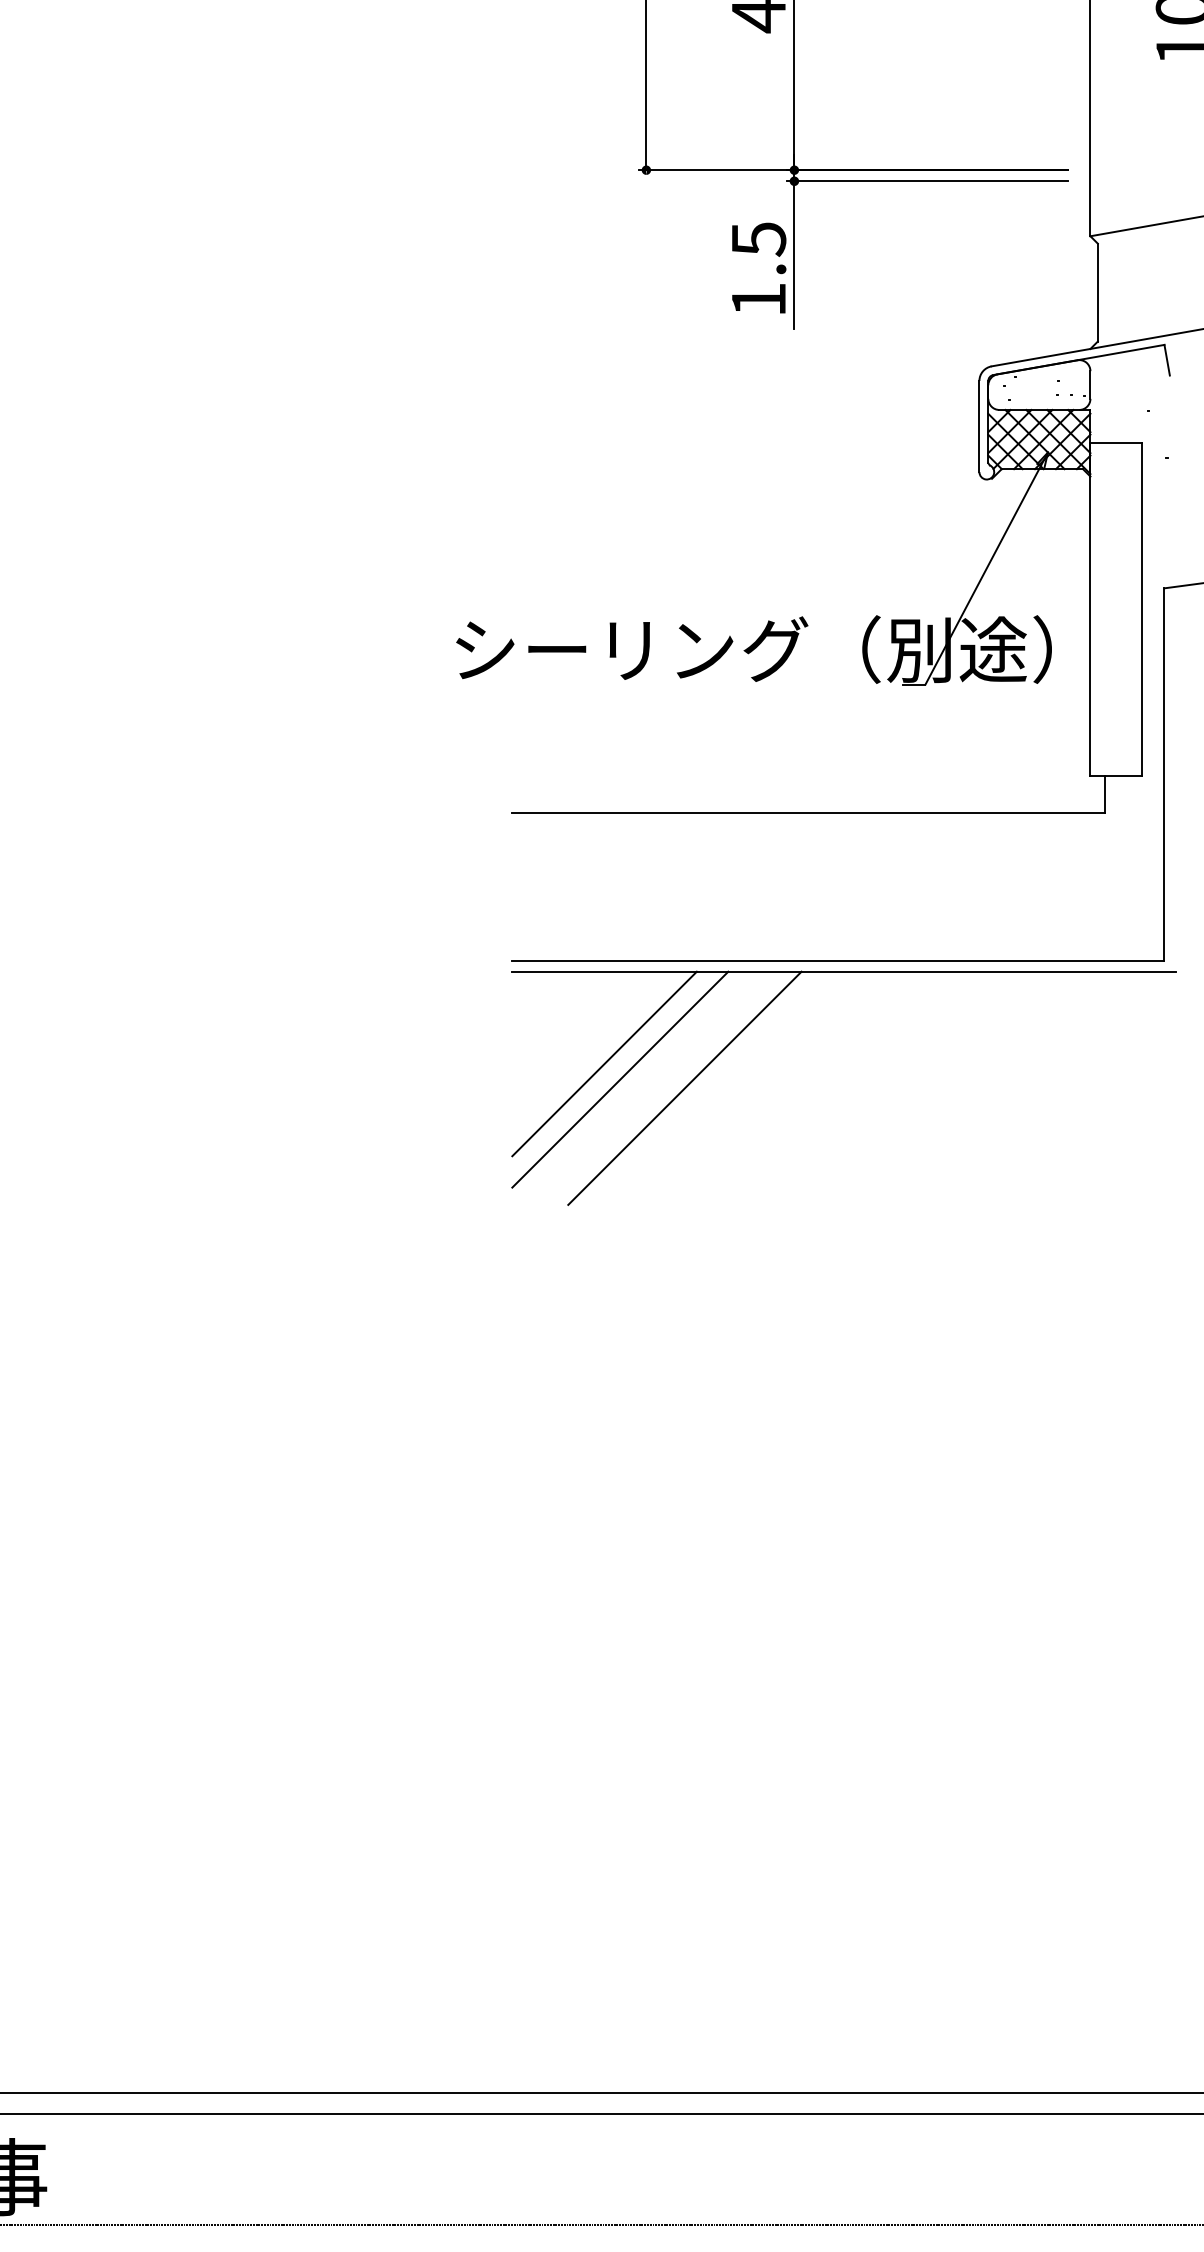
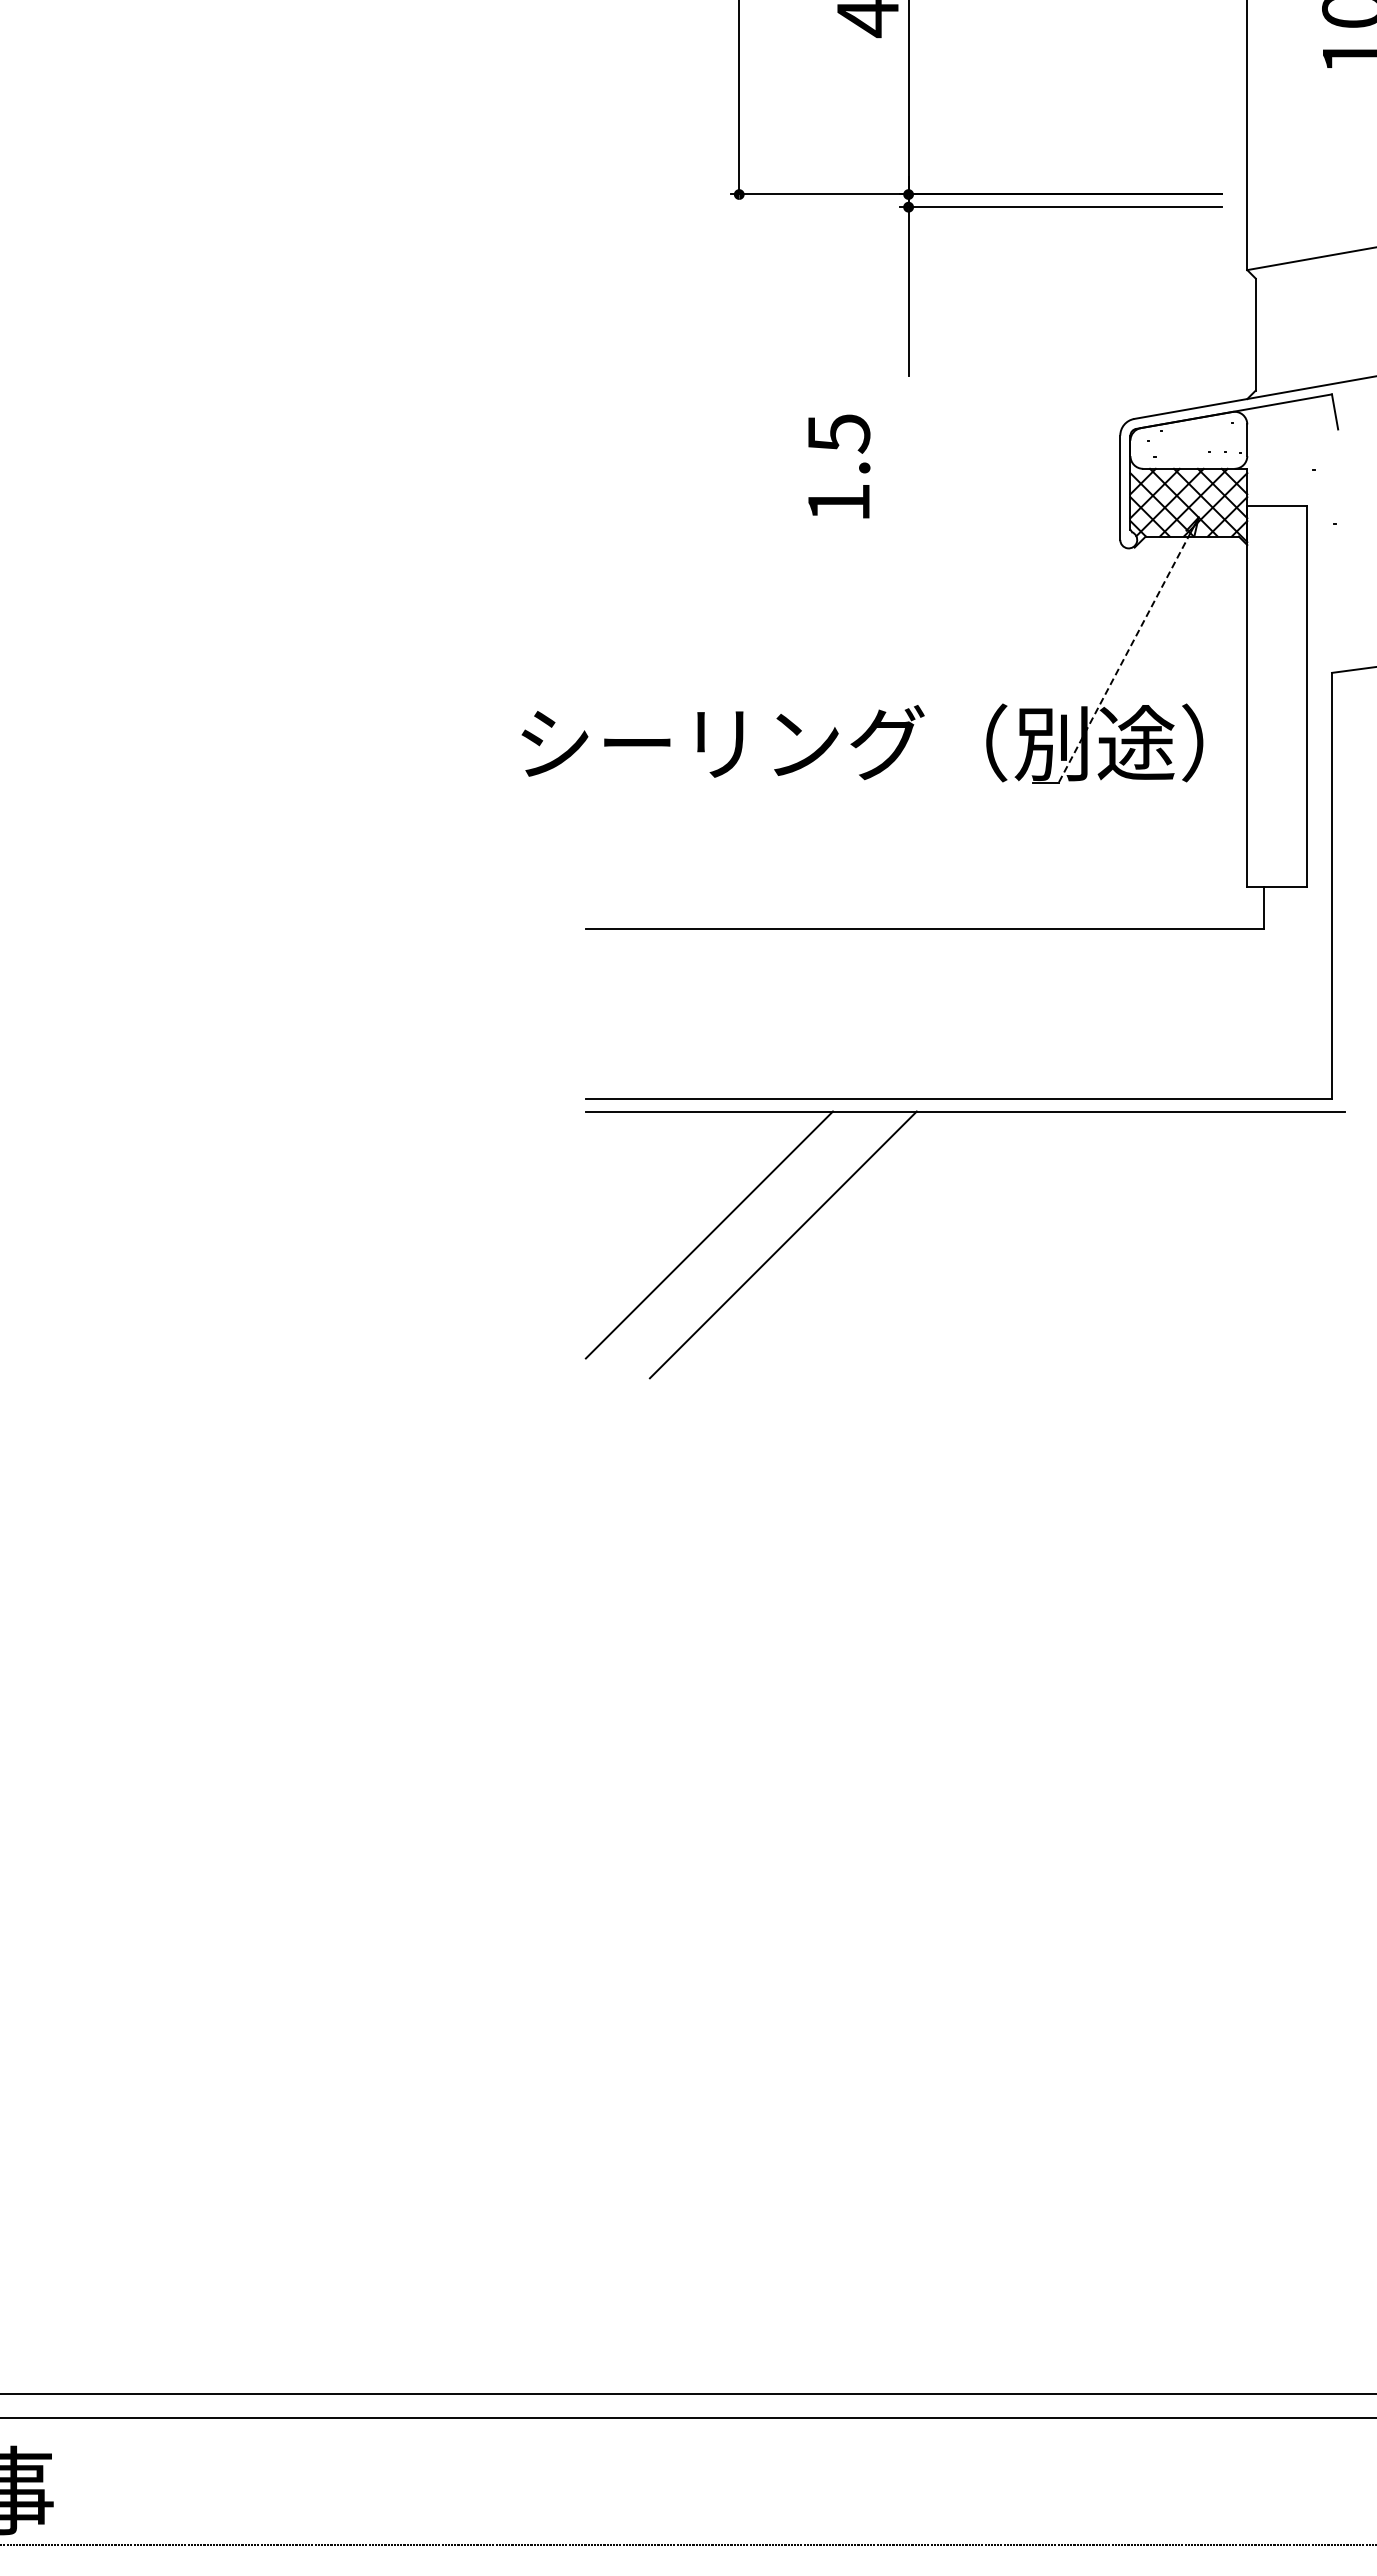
text: (759, 268) -> (839, 466), moved
line: (983, 574) -> (1124, 657), solid -> dashed
line: (604, 1063) -> (691, 1216), removed

